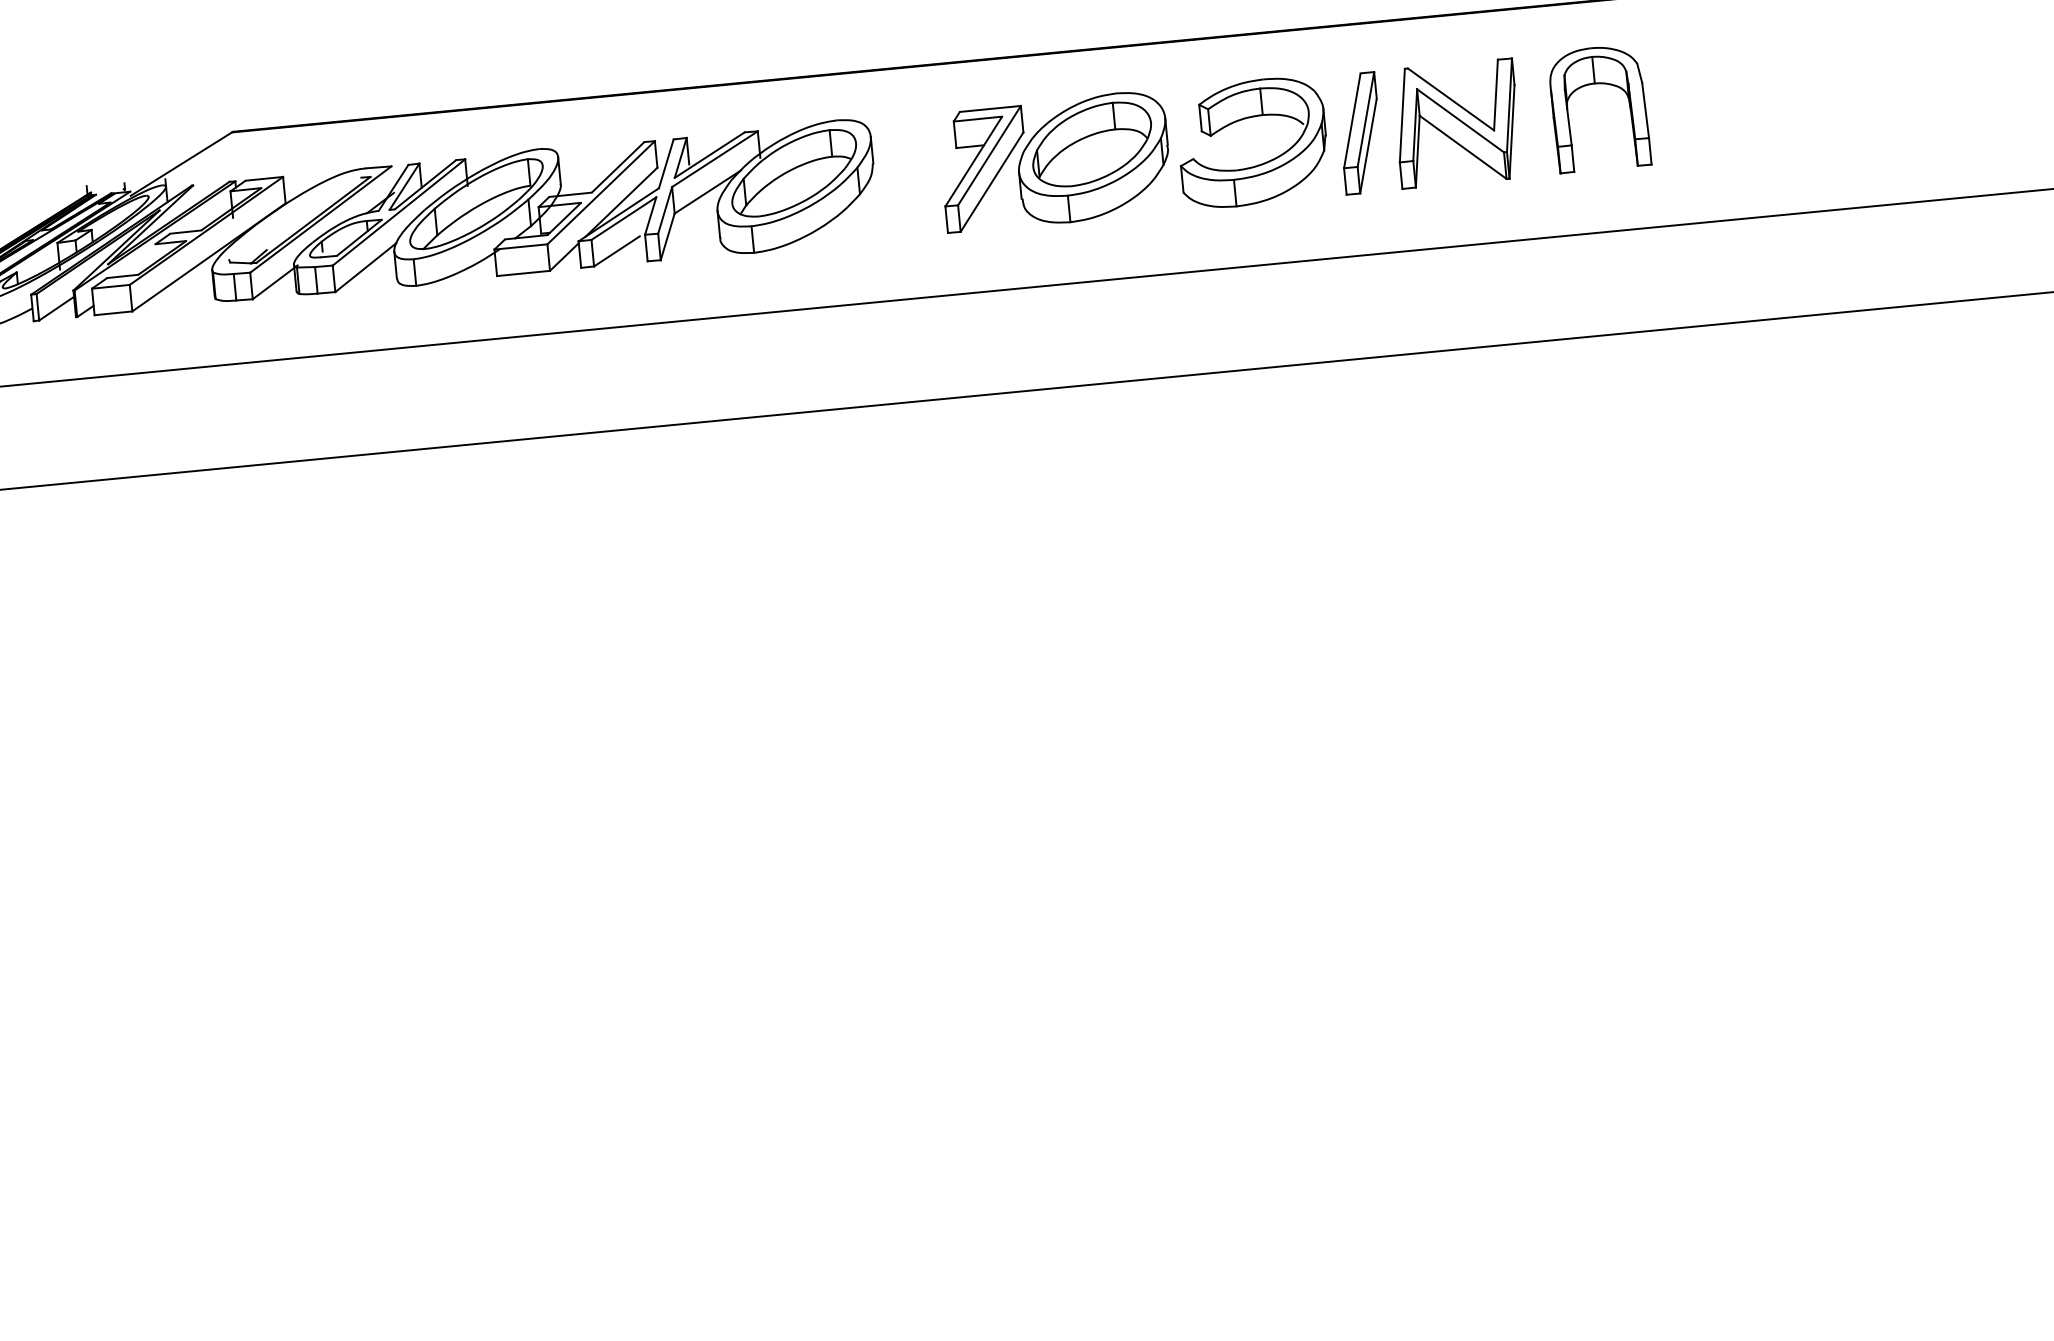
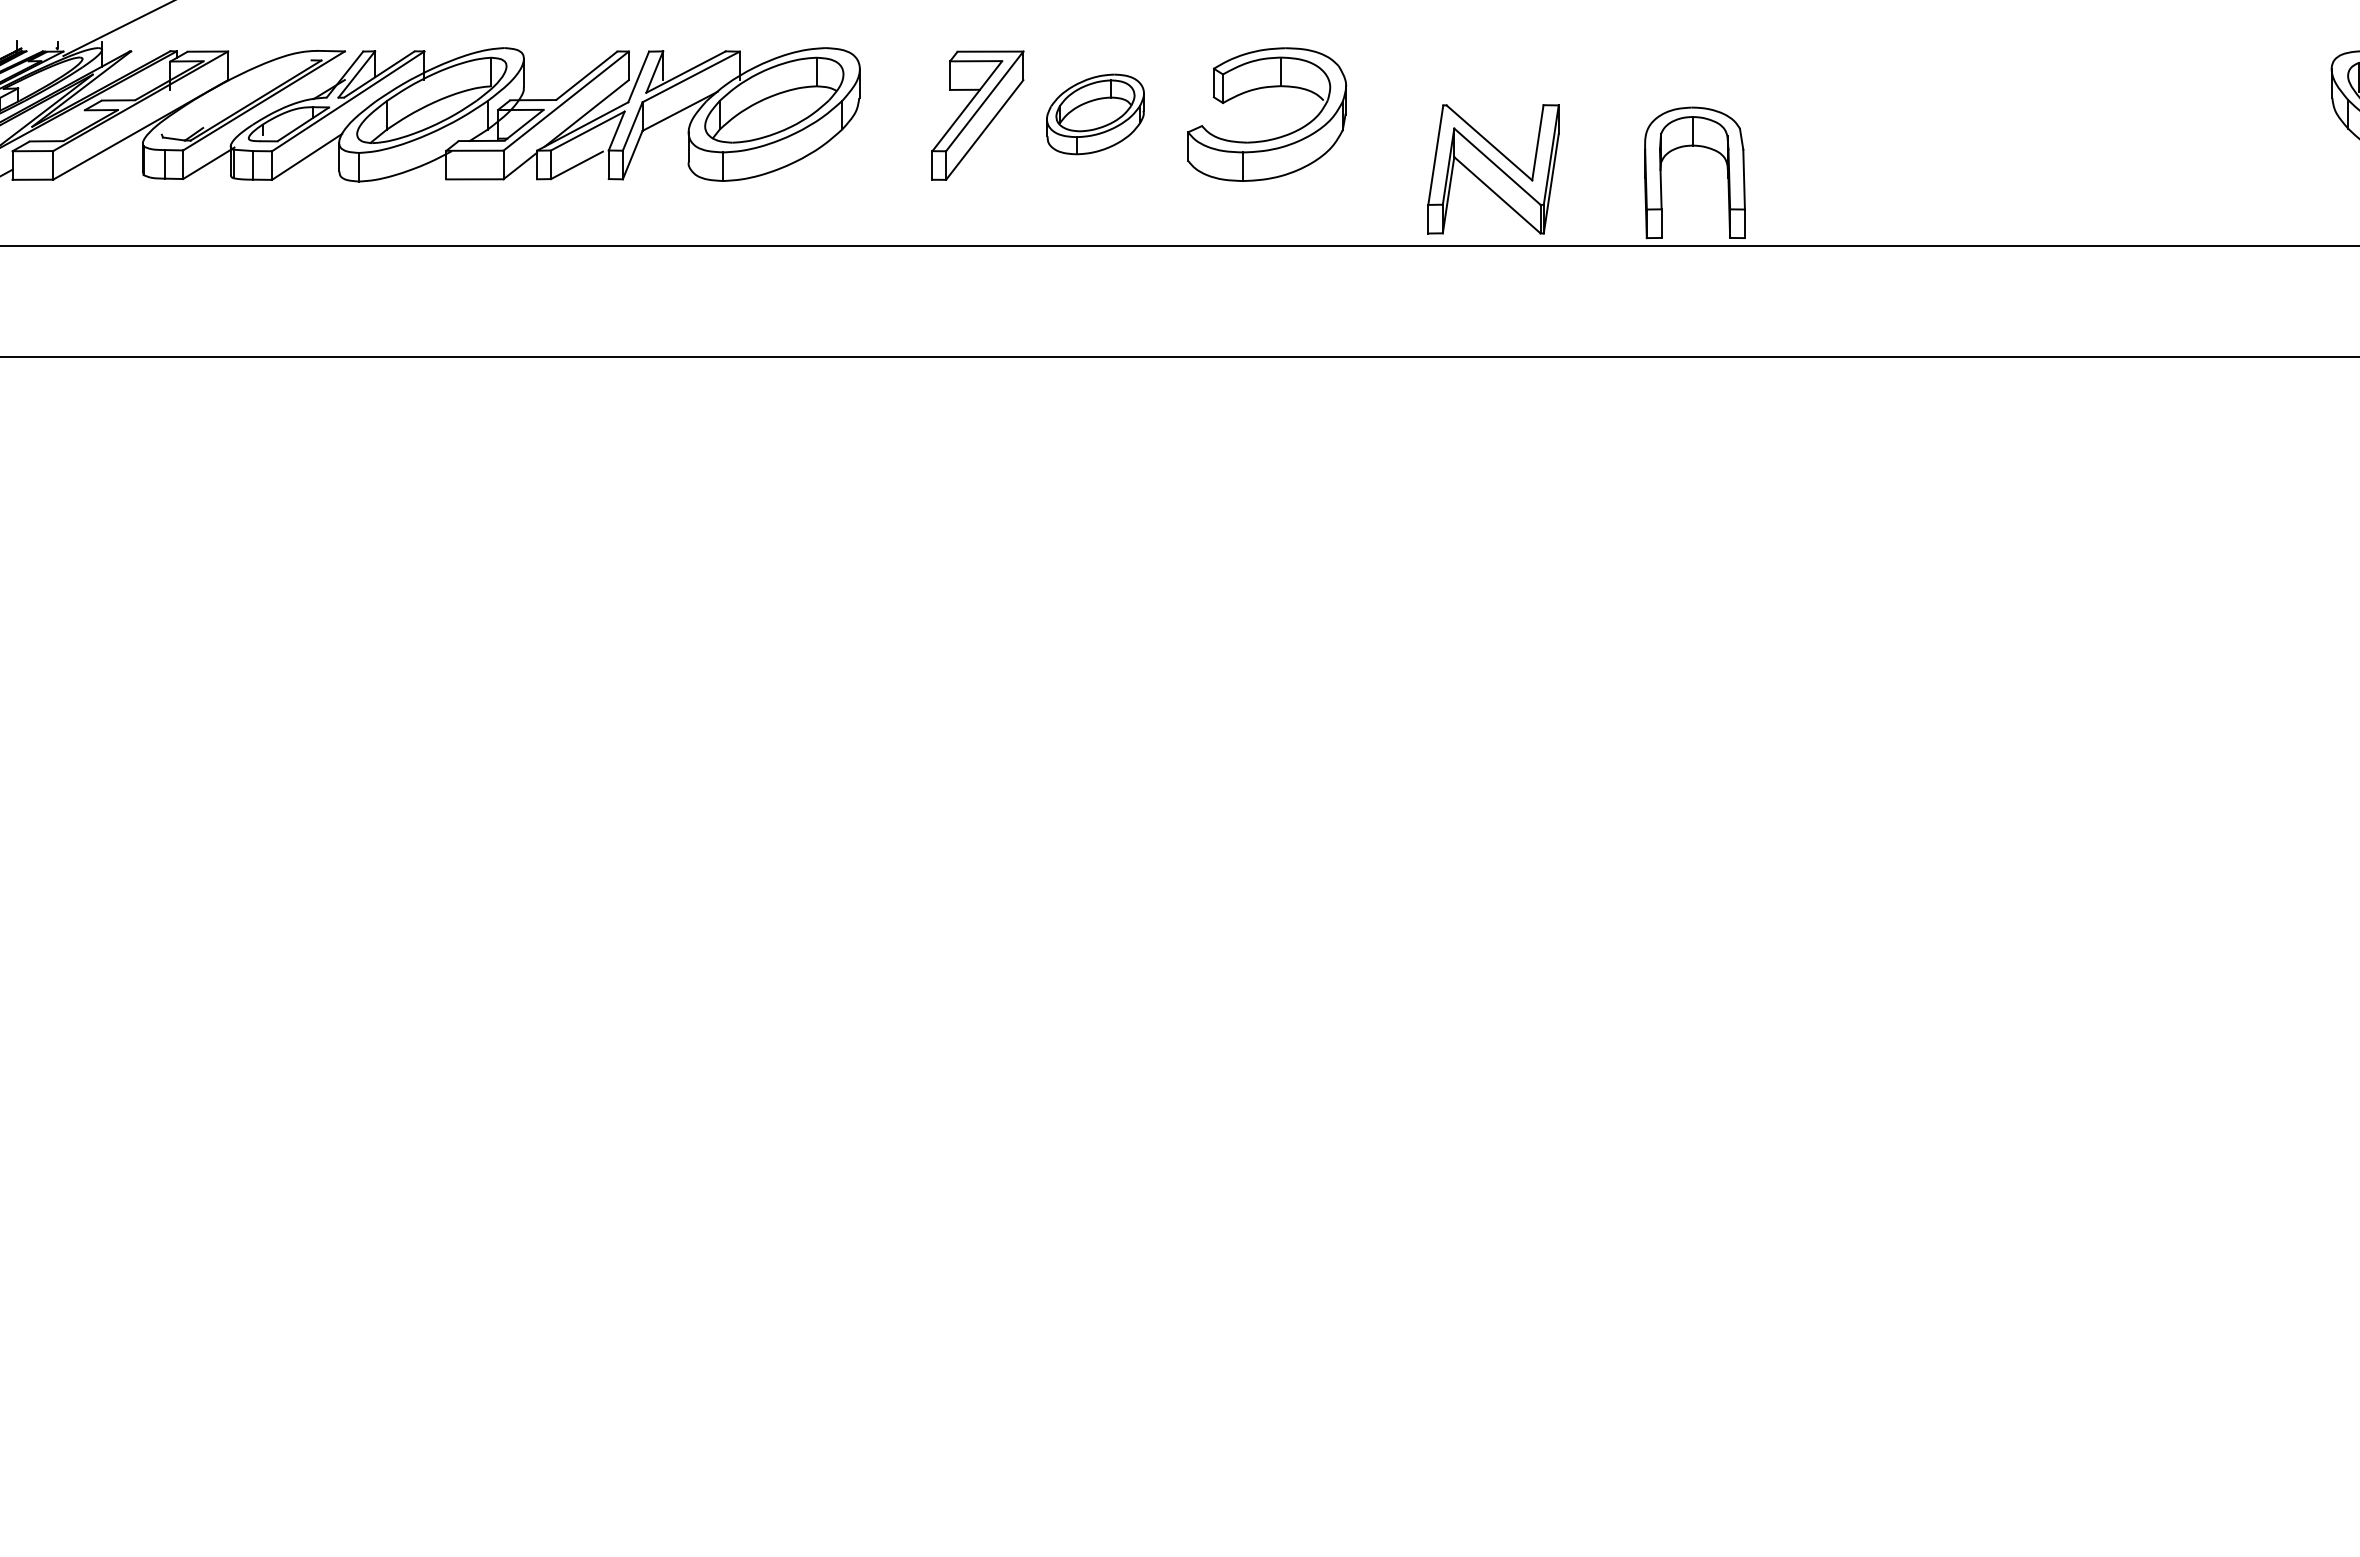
part: (1602, 84) -> (1700, 147), moved
part: (1457, 123) -> (1493, 169), moved
part: (1359, 133) -> (1382, 115), removed
part: (1093, 157) -> (1095, 114), size x0.6

